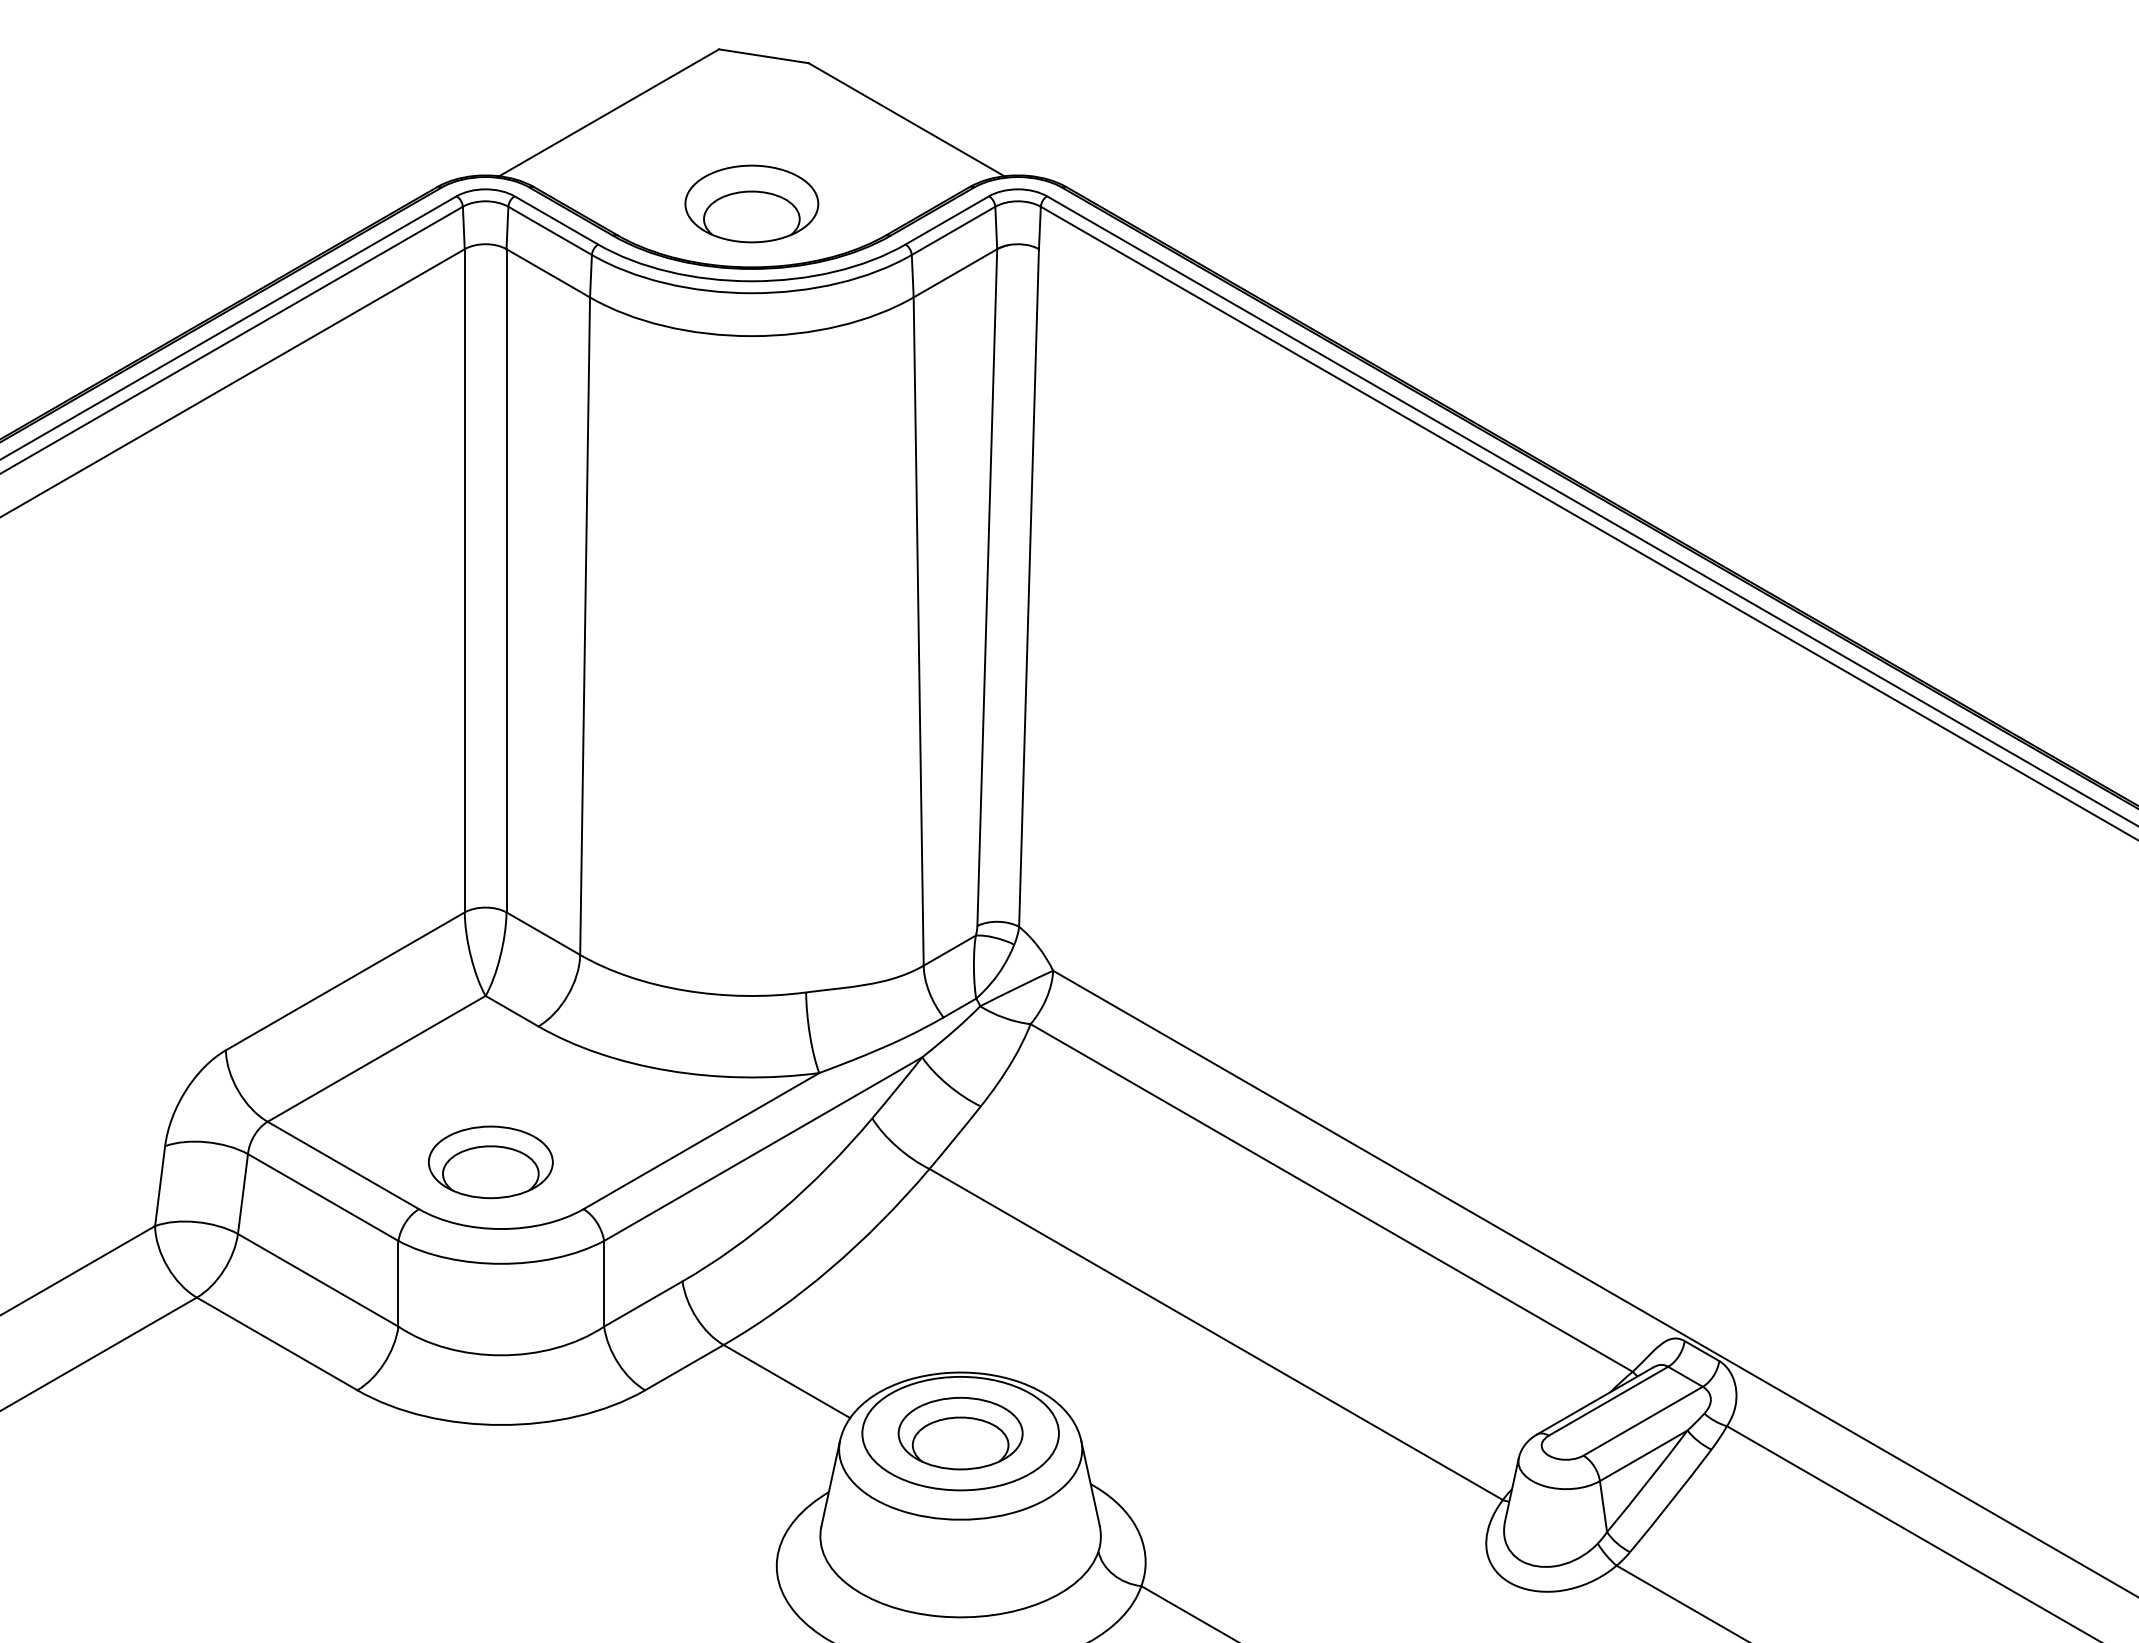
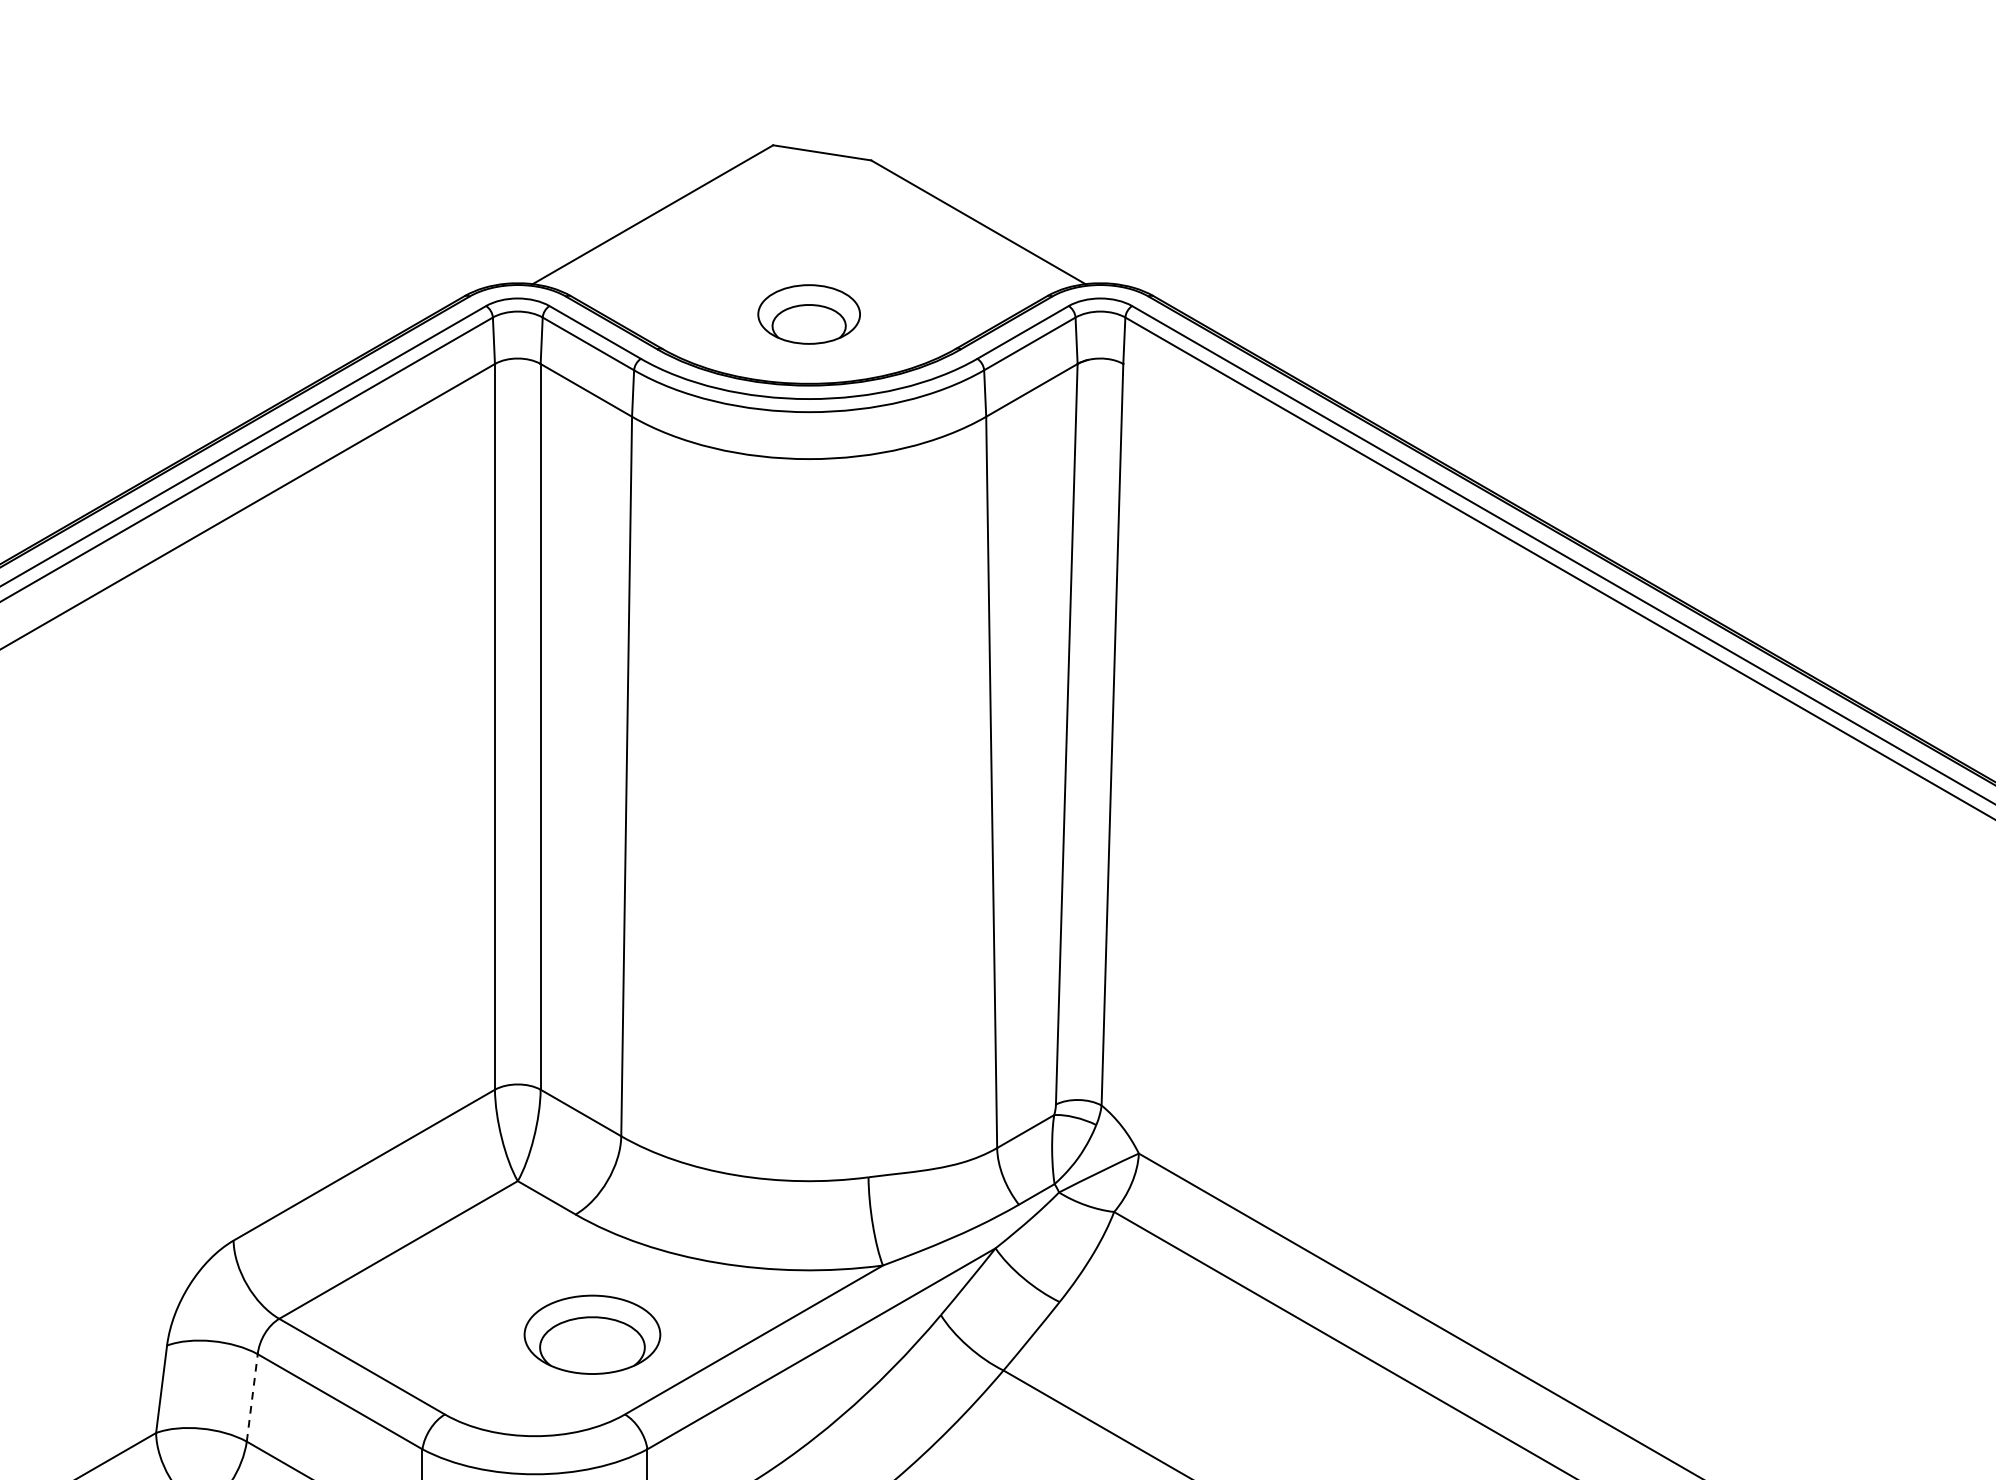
part: (751, 203) -> (808, 313), size x0.7
part: (490, 1162) -> (592, 1334), moved
line: (243, 1193) -> (252, 1397), solid -> dashed

